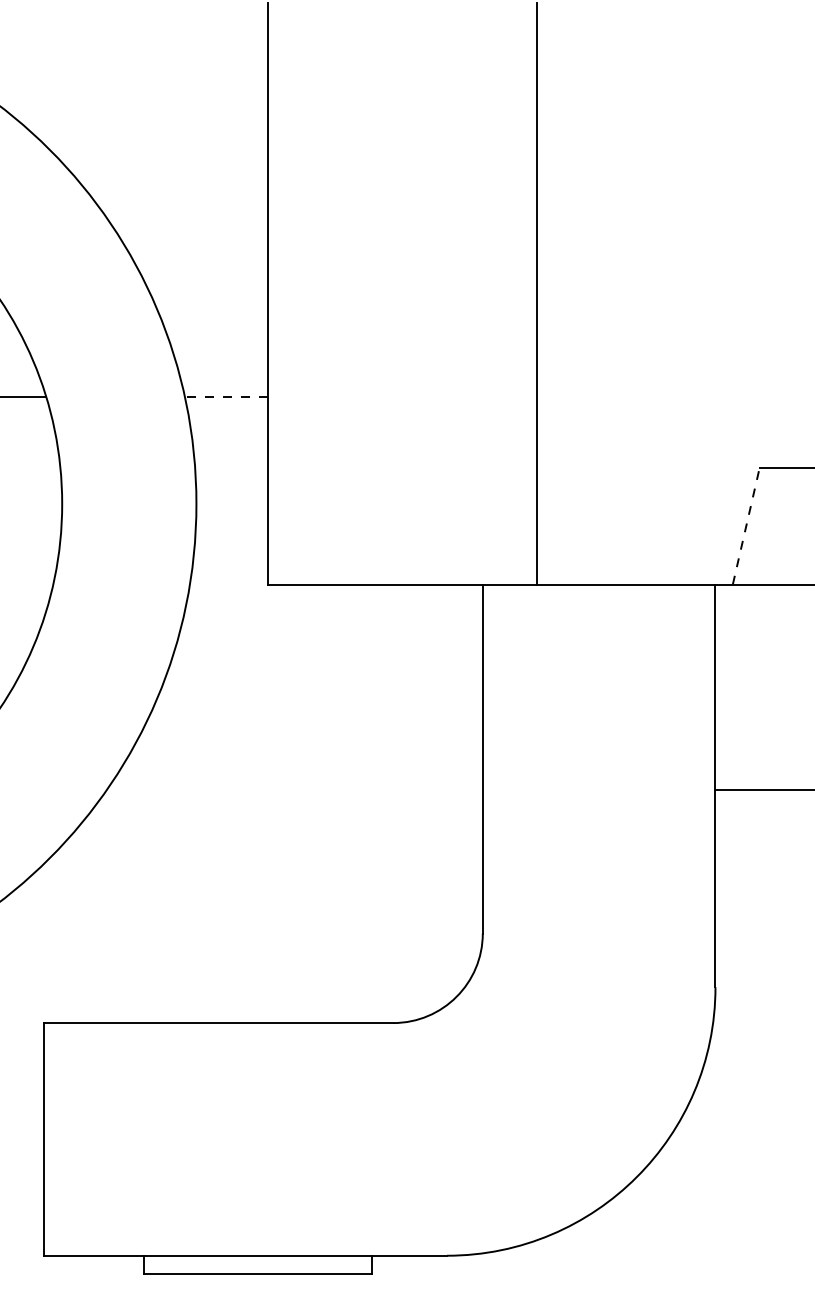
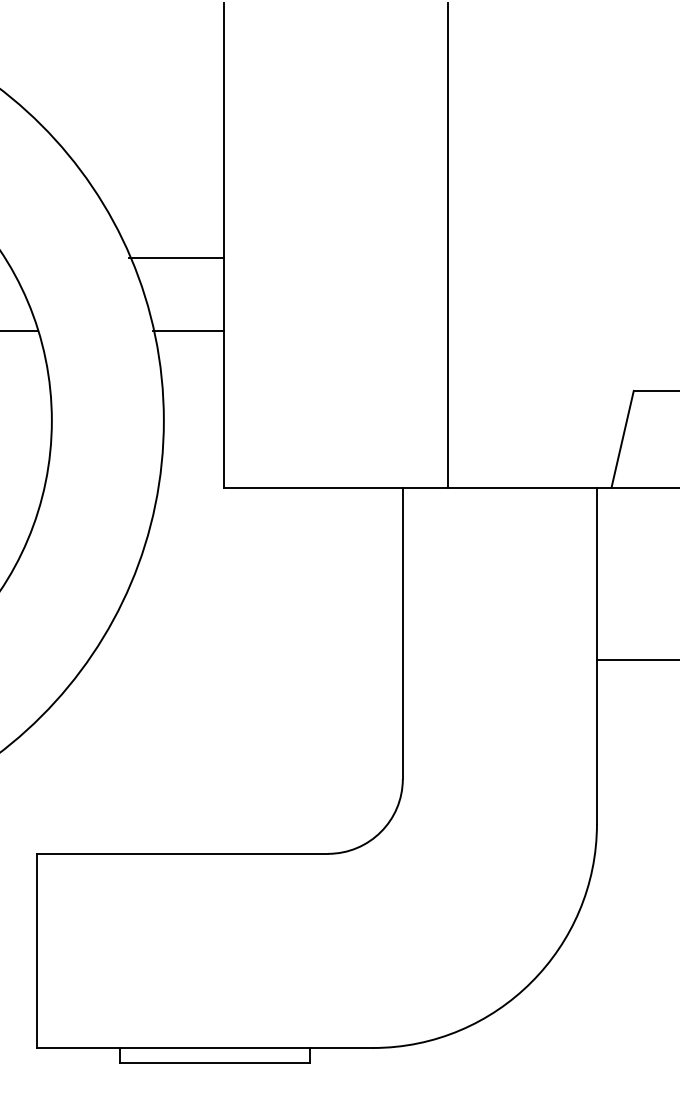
line: (211, 309) -> (176, 258), added
line: (225, 396) -> (188, 331), dashed -> solid
line: (746, 526) -> (622, 439), dashed -> solid

